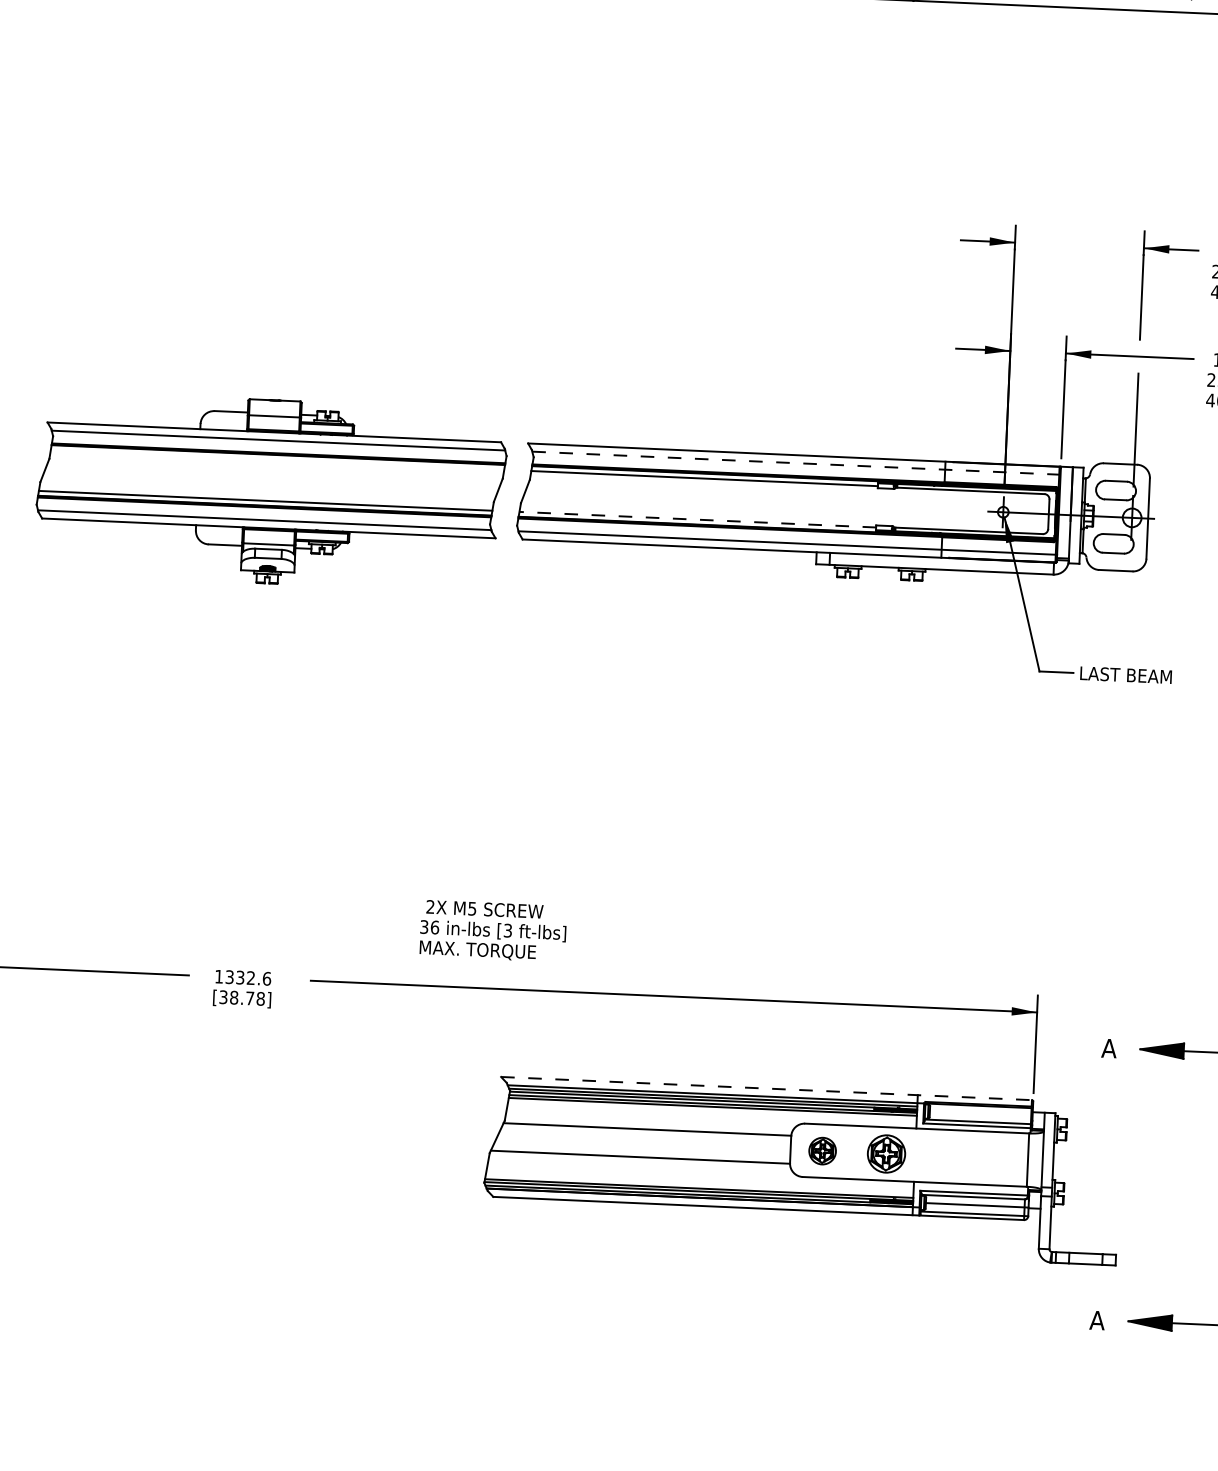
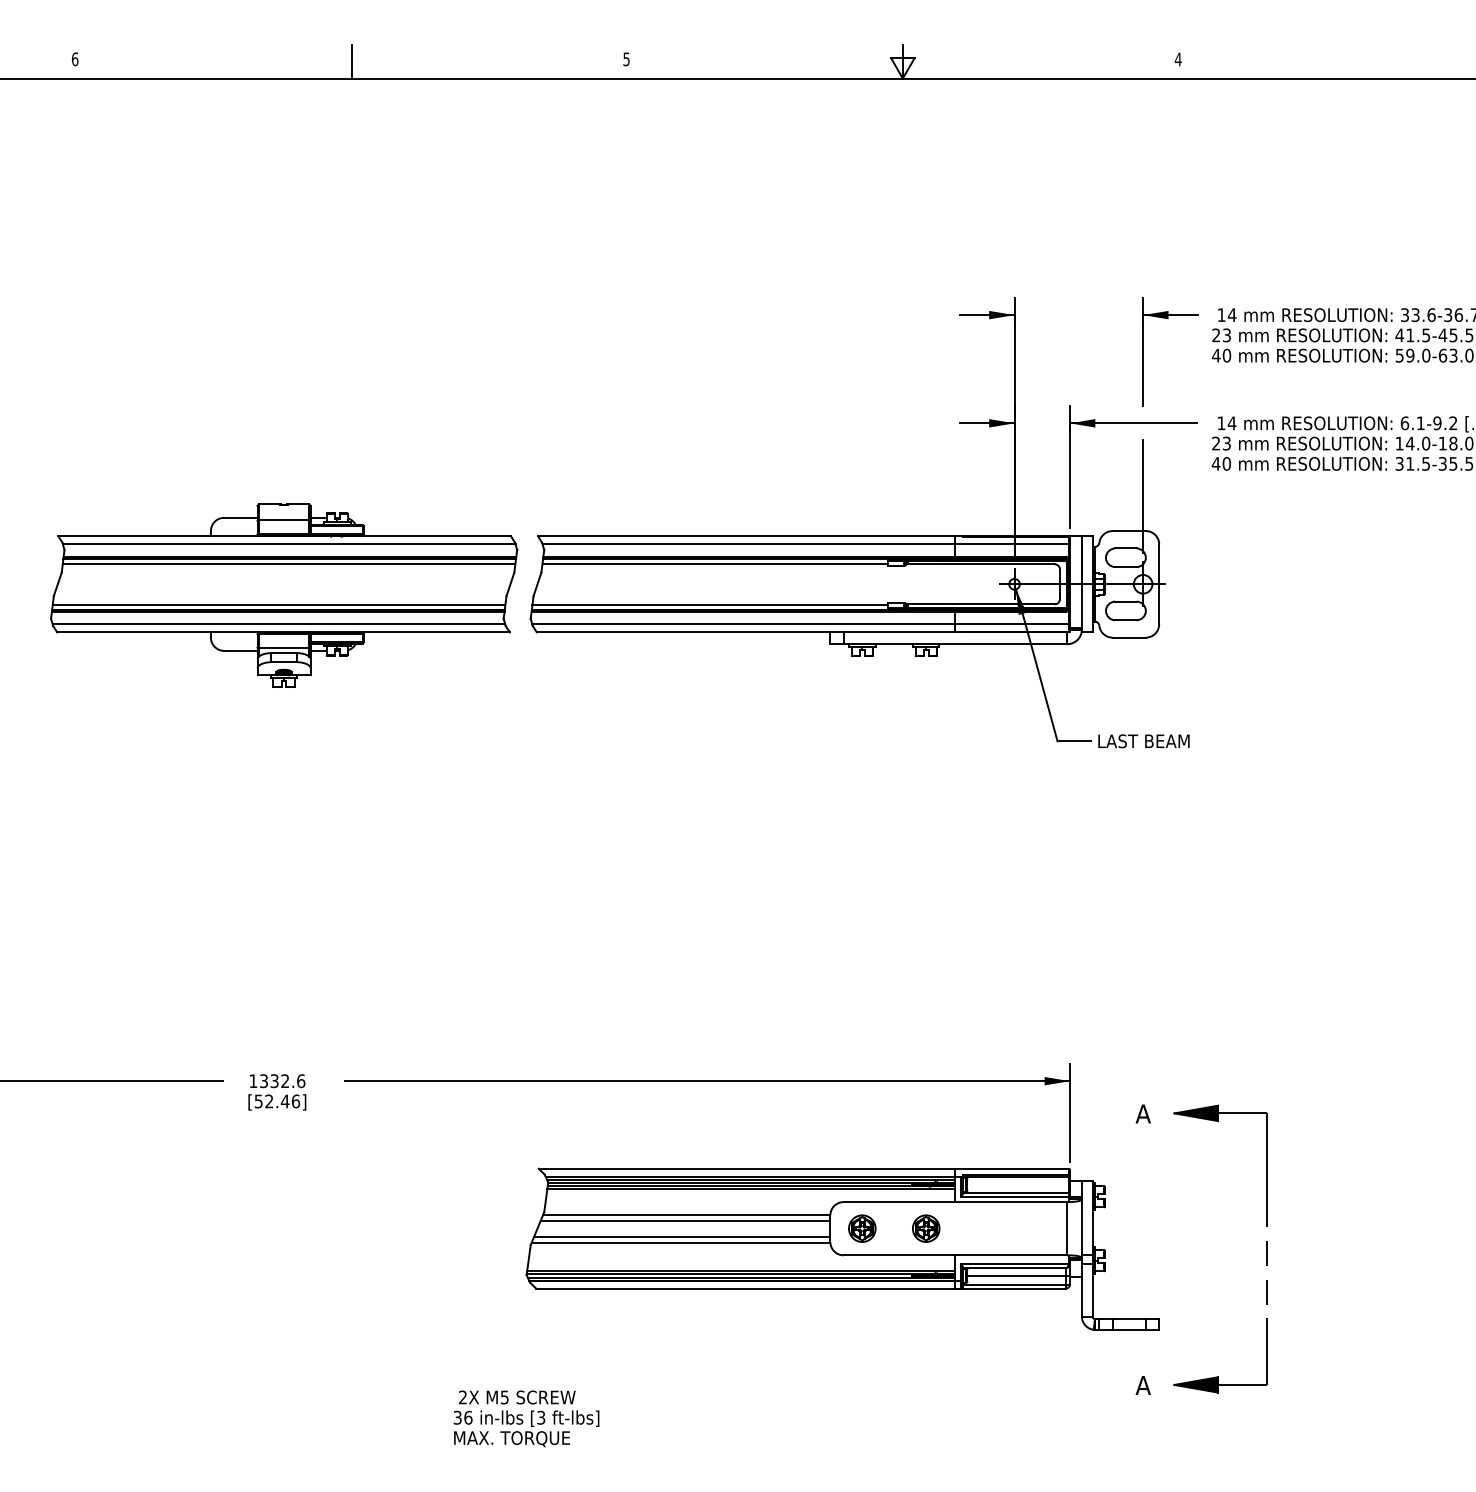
line: (276, 459) -> (288, 563), added
line: (796, 463) -> (806, 544), dashed -> solid
line: (697, 519) -> (710, 604), dashed -> solid
text: (493, 930) -> (526, 1418), moved
text: (242, 998) -> (277, 1101), [38.78] -> [52.46]
line: (766, 1088) -> (803, 1168), dashed -> solid
line: (645, 1135) -> (685, 1220), added
line: (642, 1151) -> (682, 1236), added
part: (886, 1153) -> (926, 1228), size x0.71

